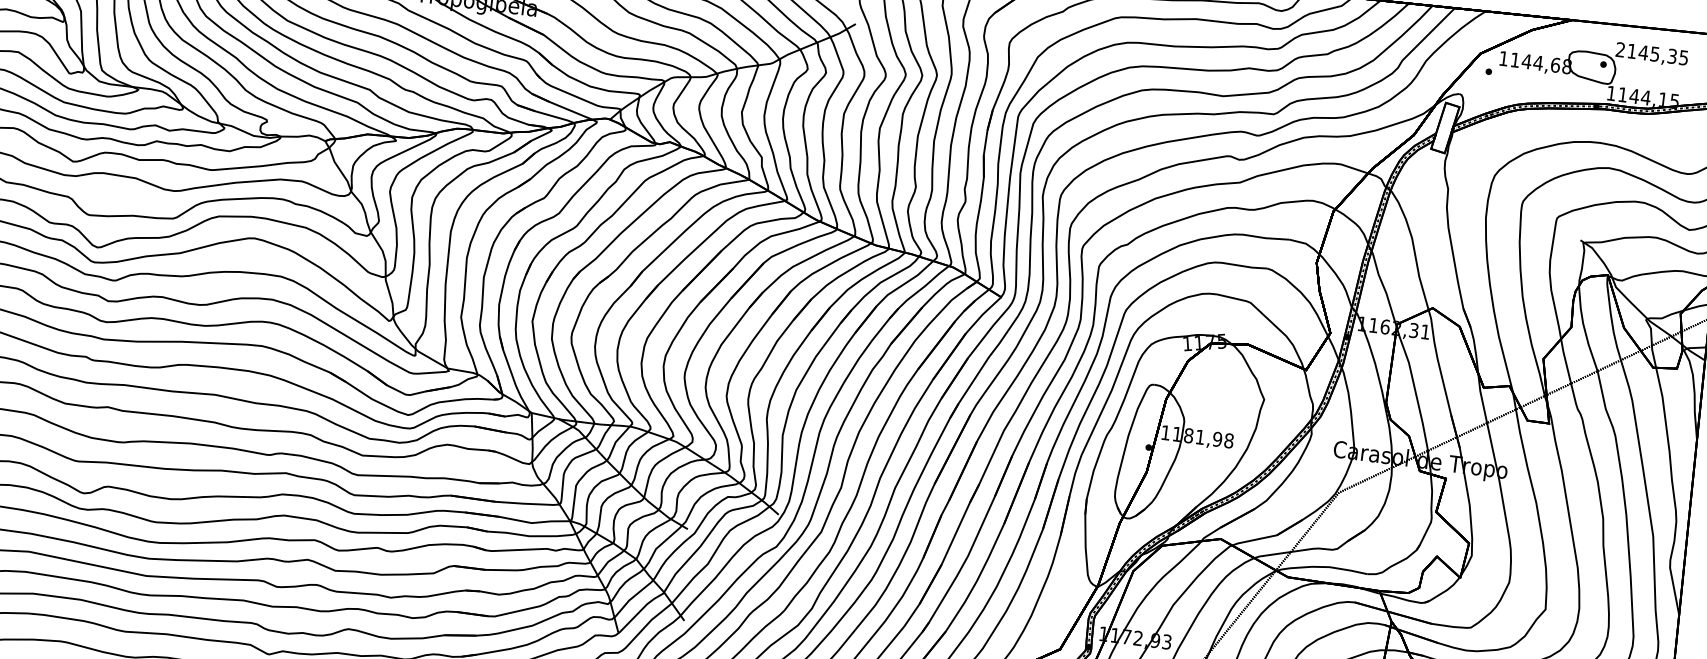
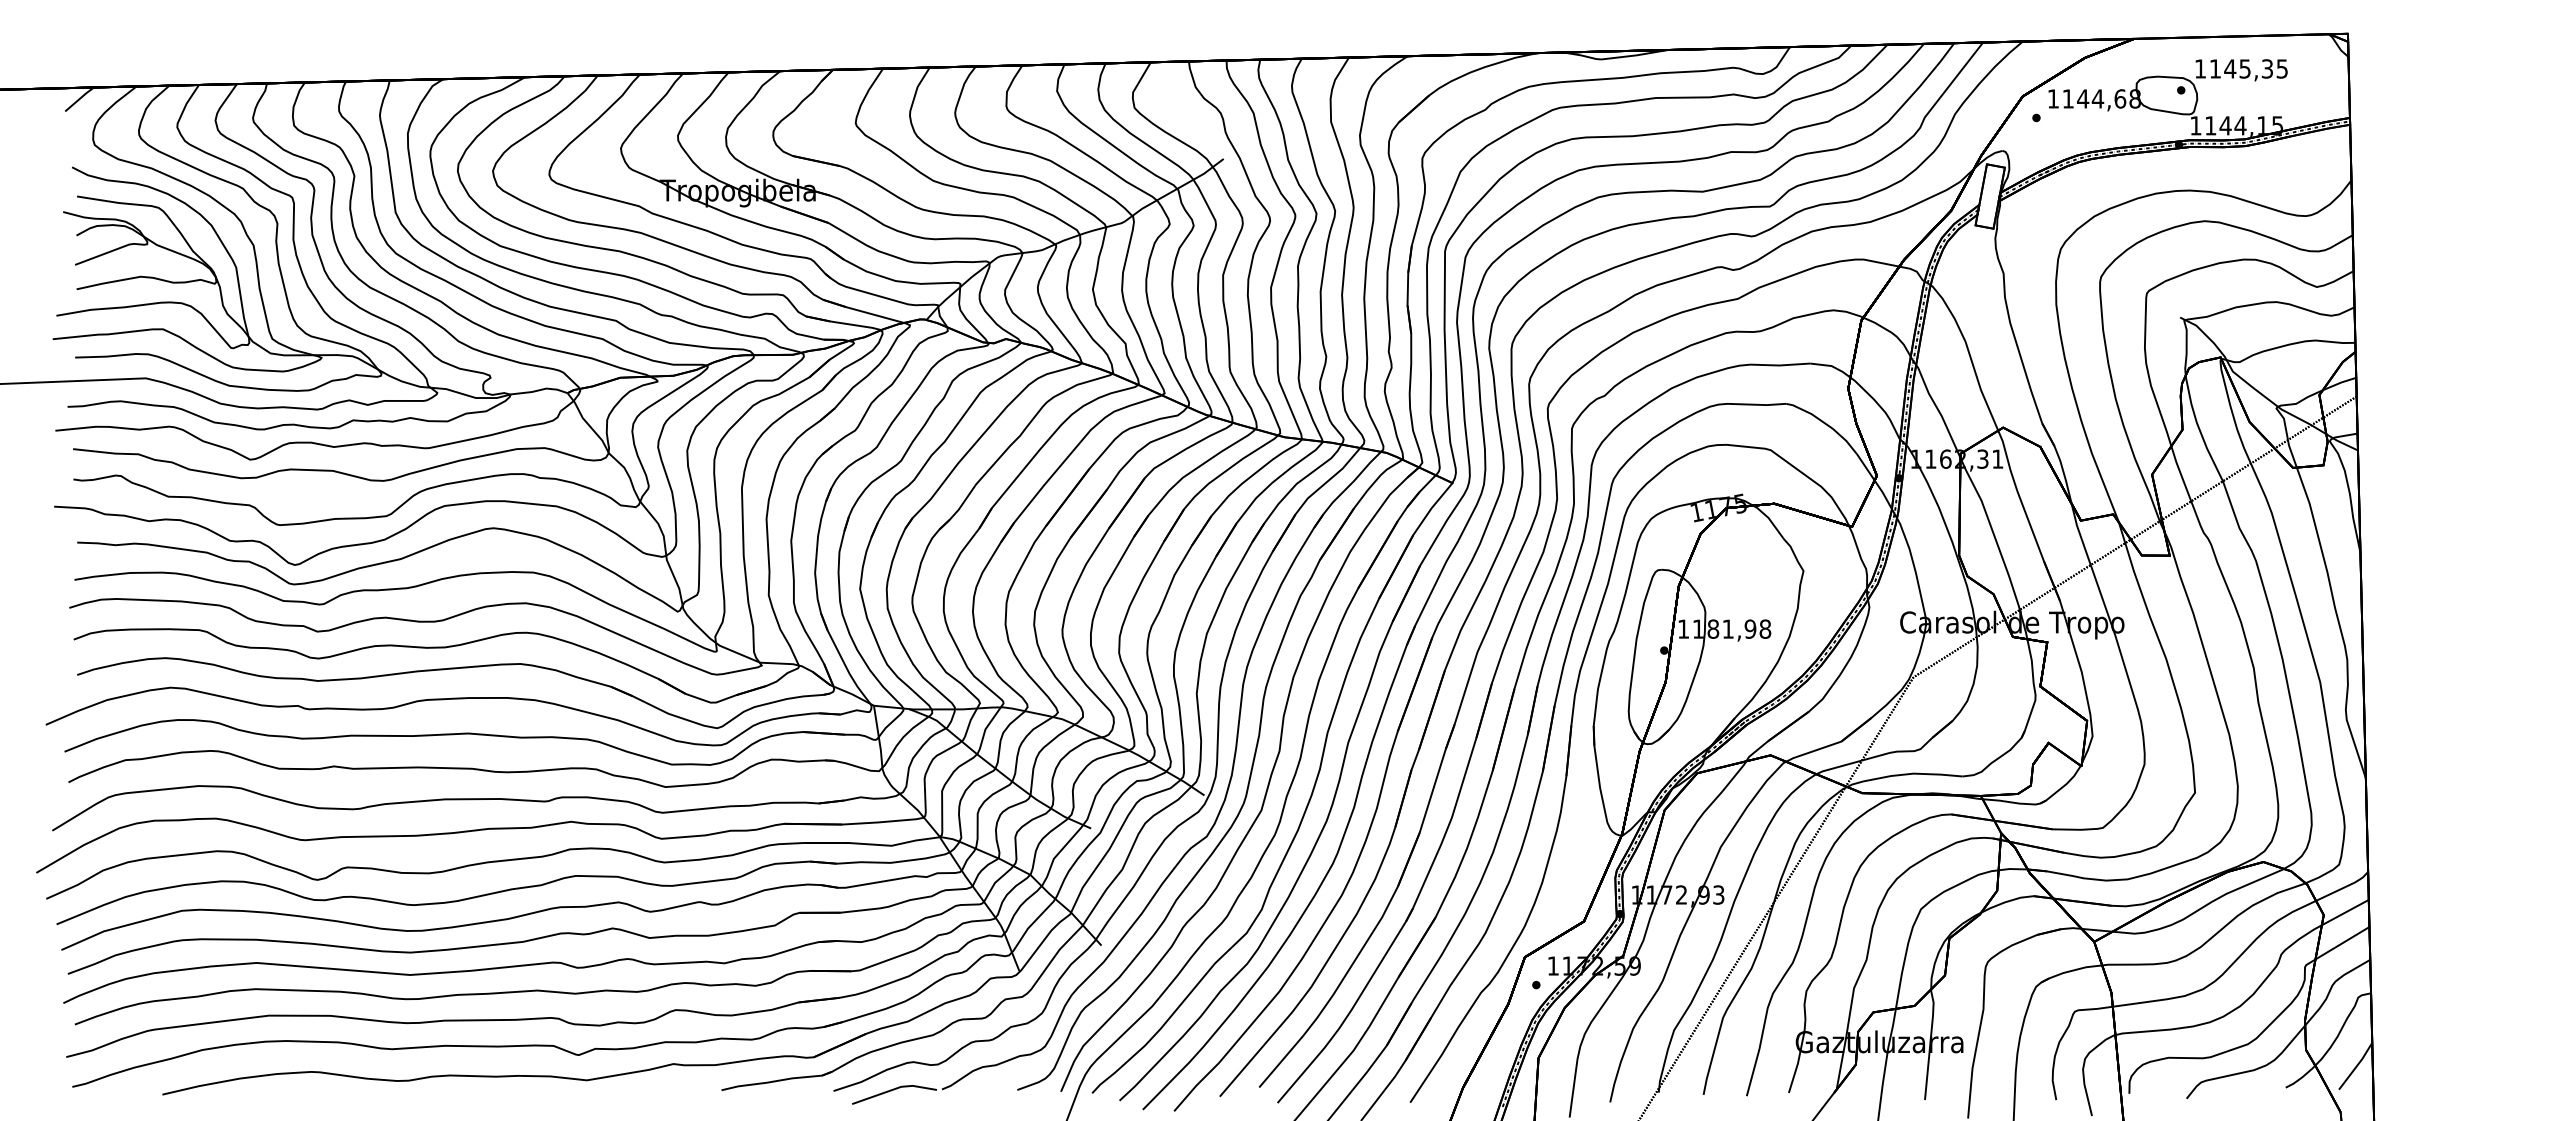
text: (1619, 49) -> (2199, 68), 2145,35 -> 1145,35

